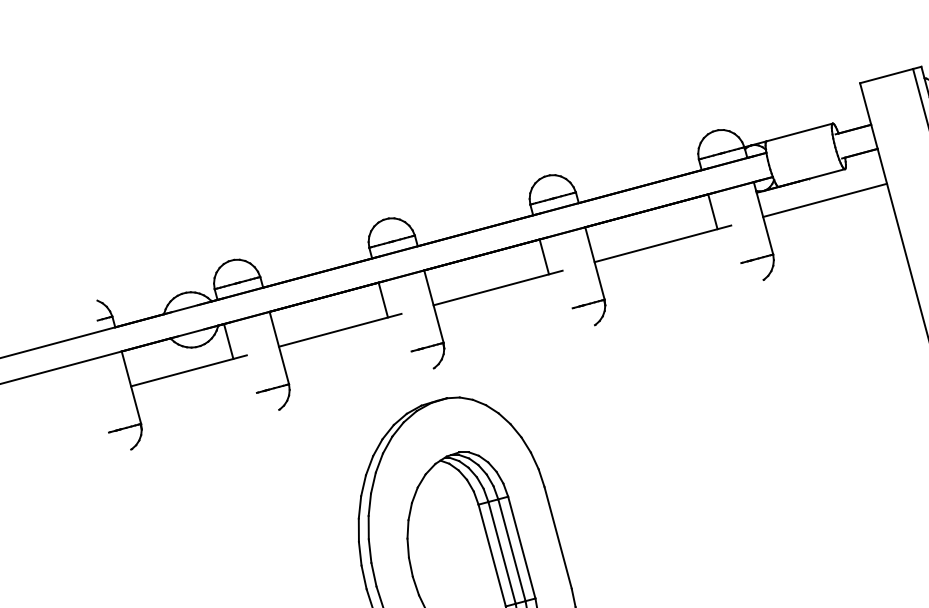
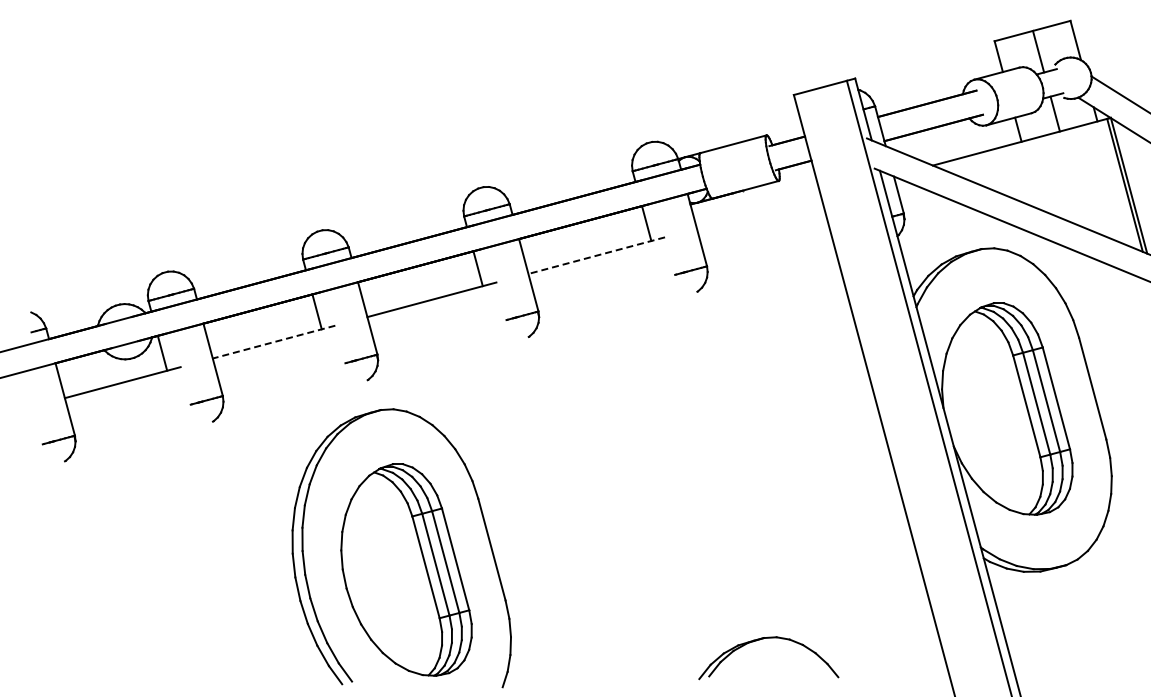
line: (824, 199) -> (758, 211), removed
line: (662, 243) -> (596, 255), solid -> dashed
line: (339, 330) -> (273, 342), solid -> dashed

